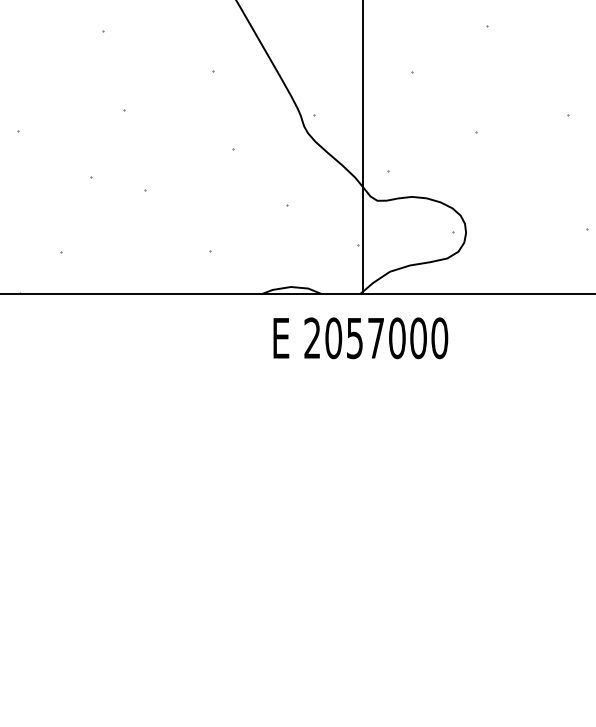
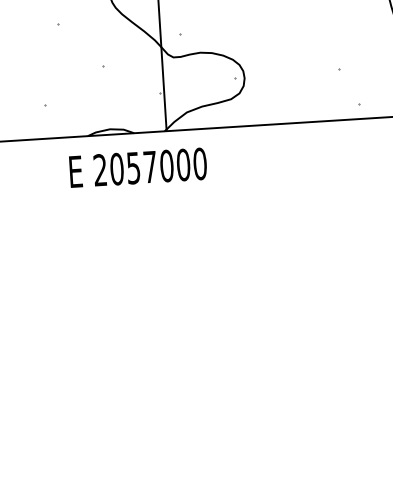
text: (360, 338) -> (138, 168), moved

